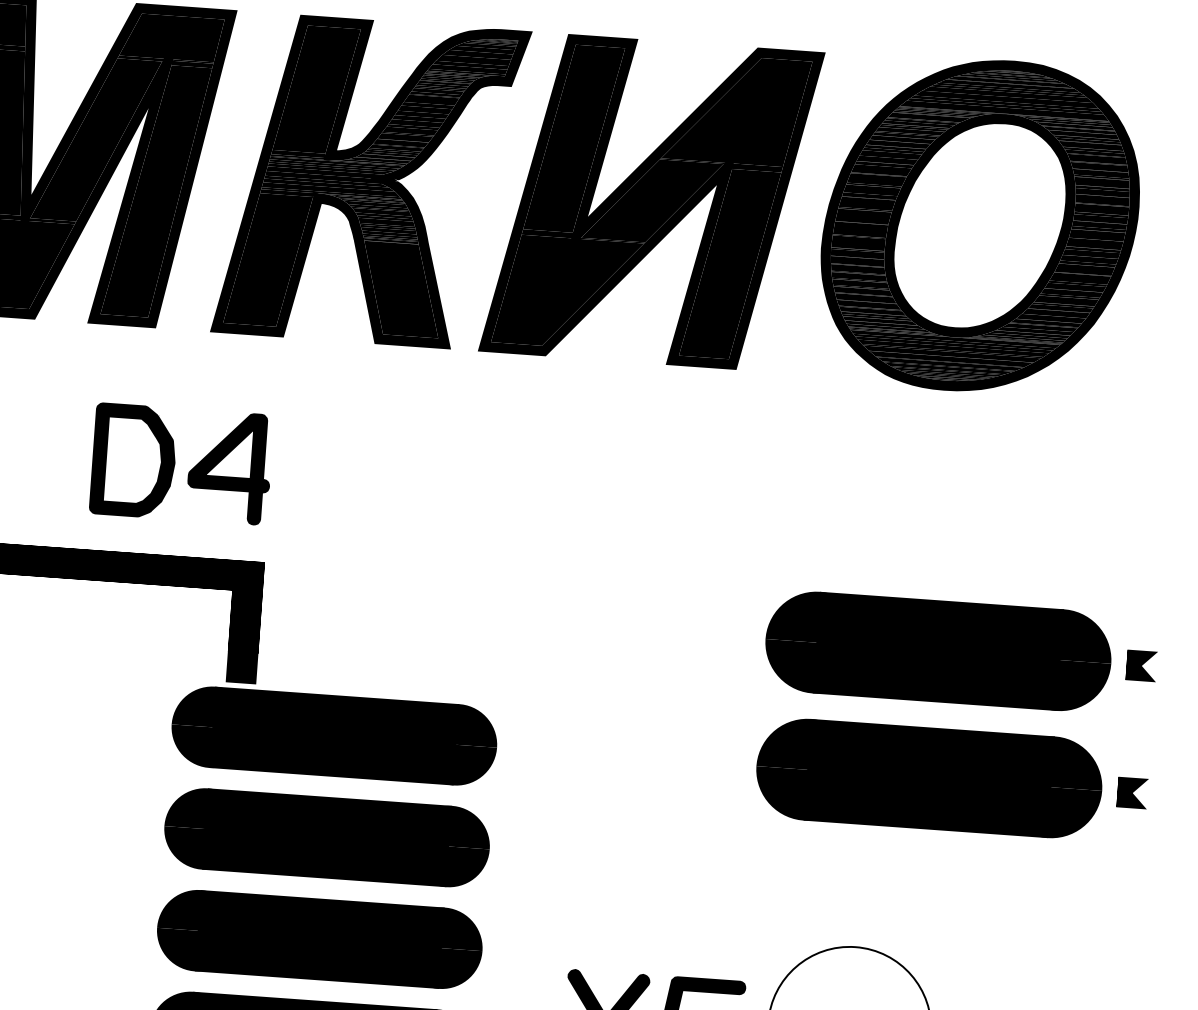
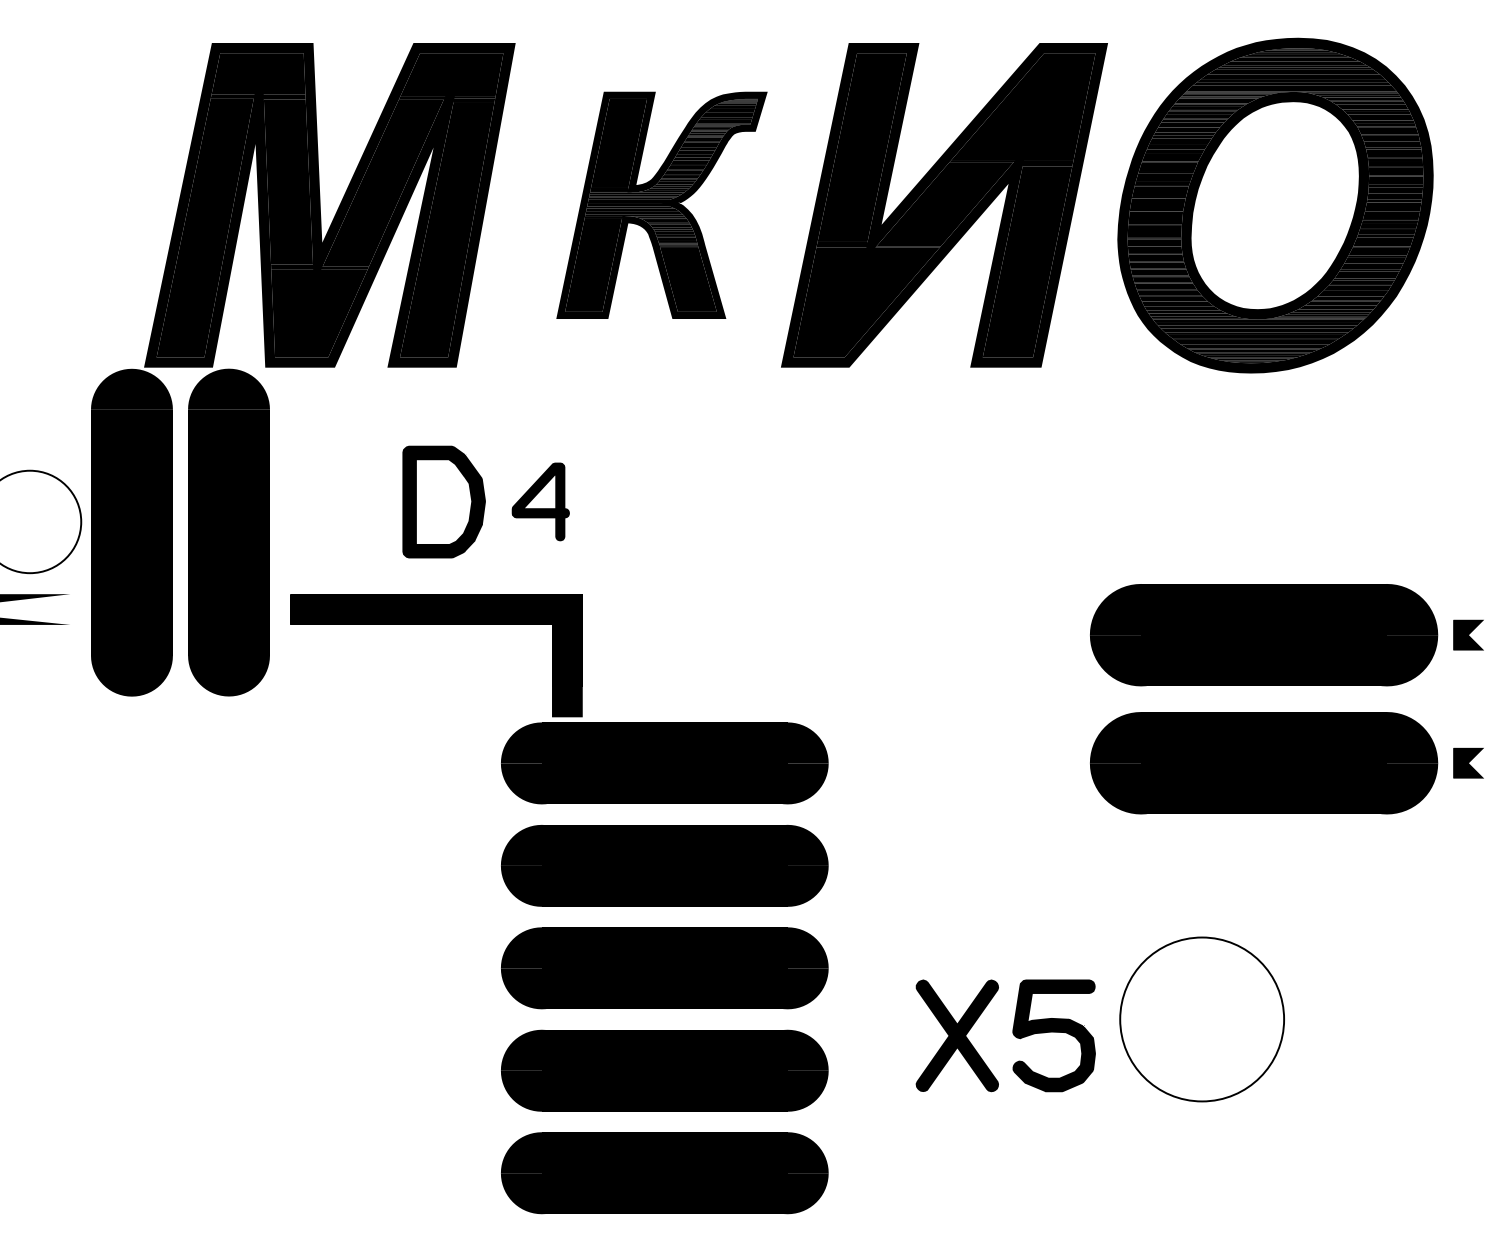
part: (370, 181) -> (661, 205), size x0.7
part: (229, 467) -> (540, 501), size x0.7

